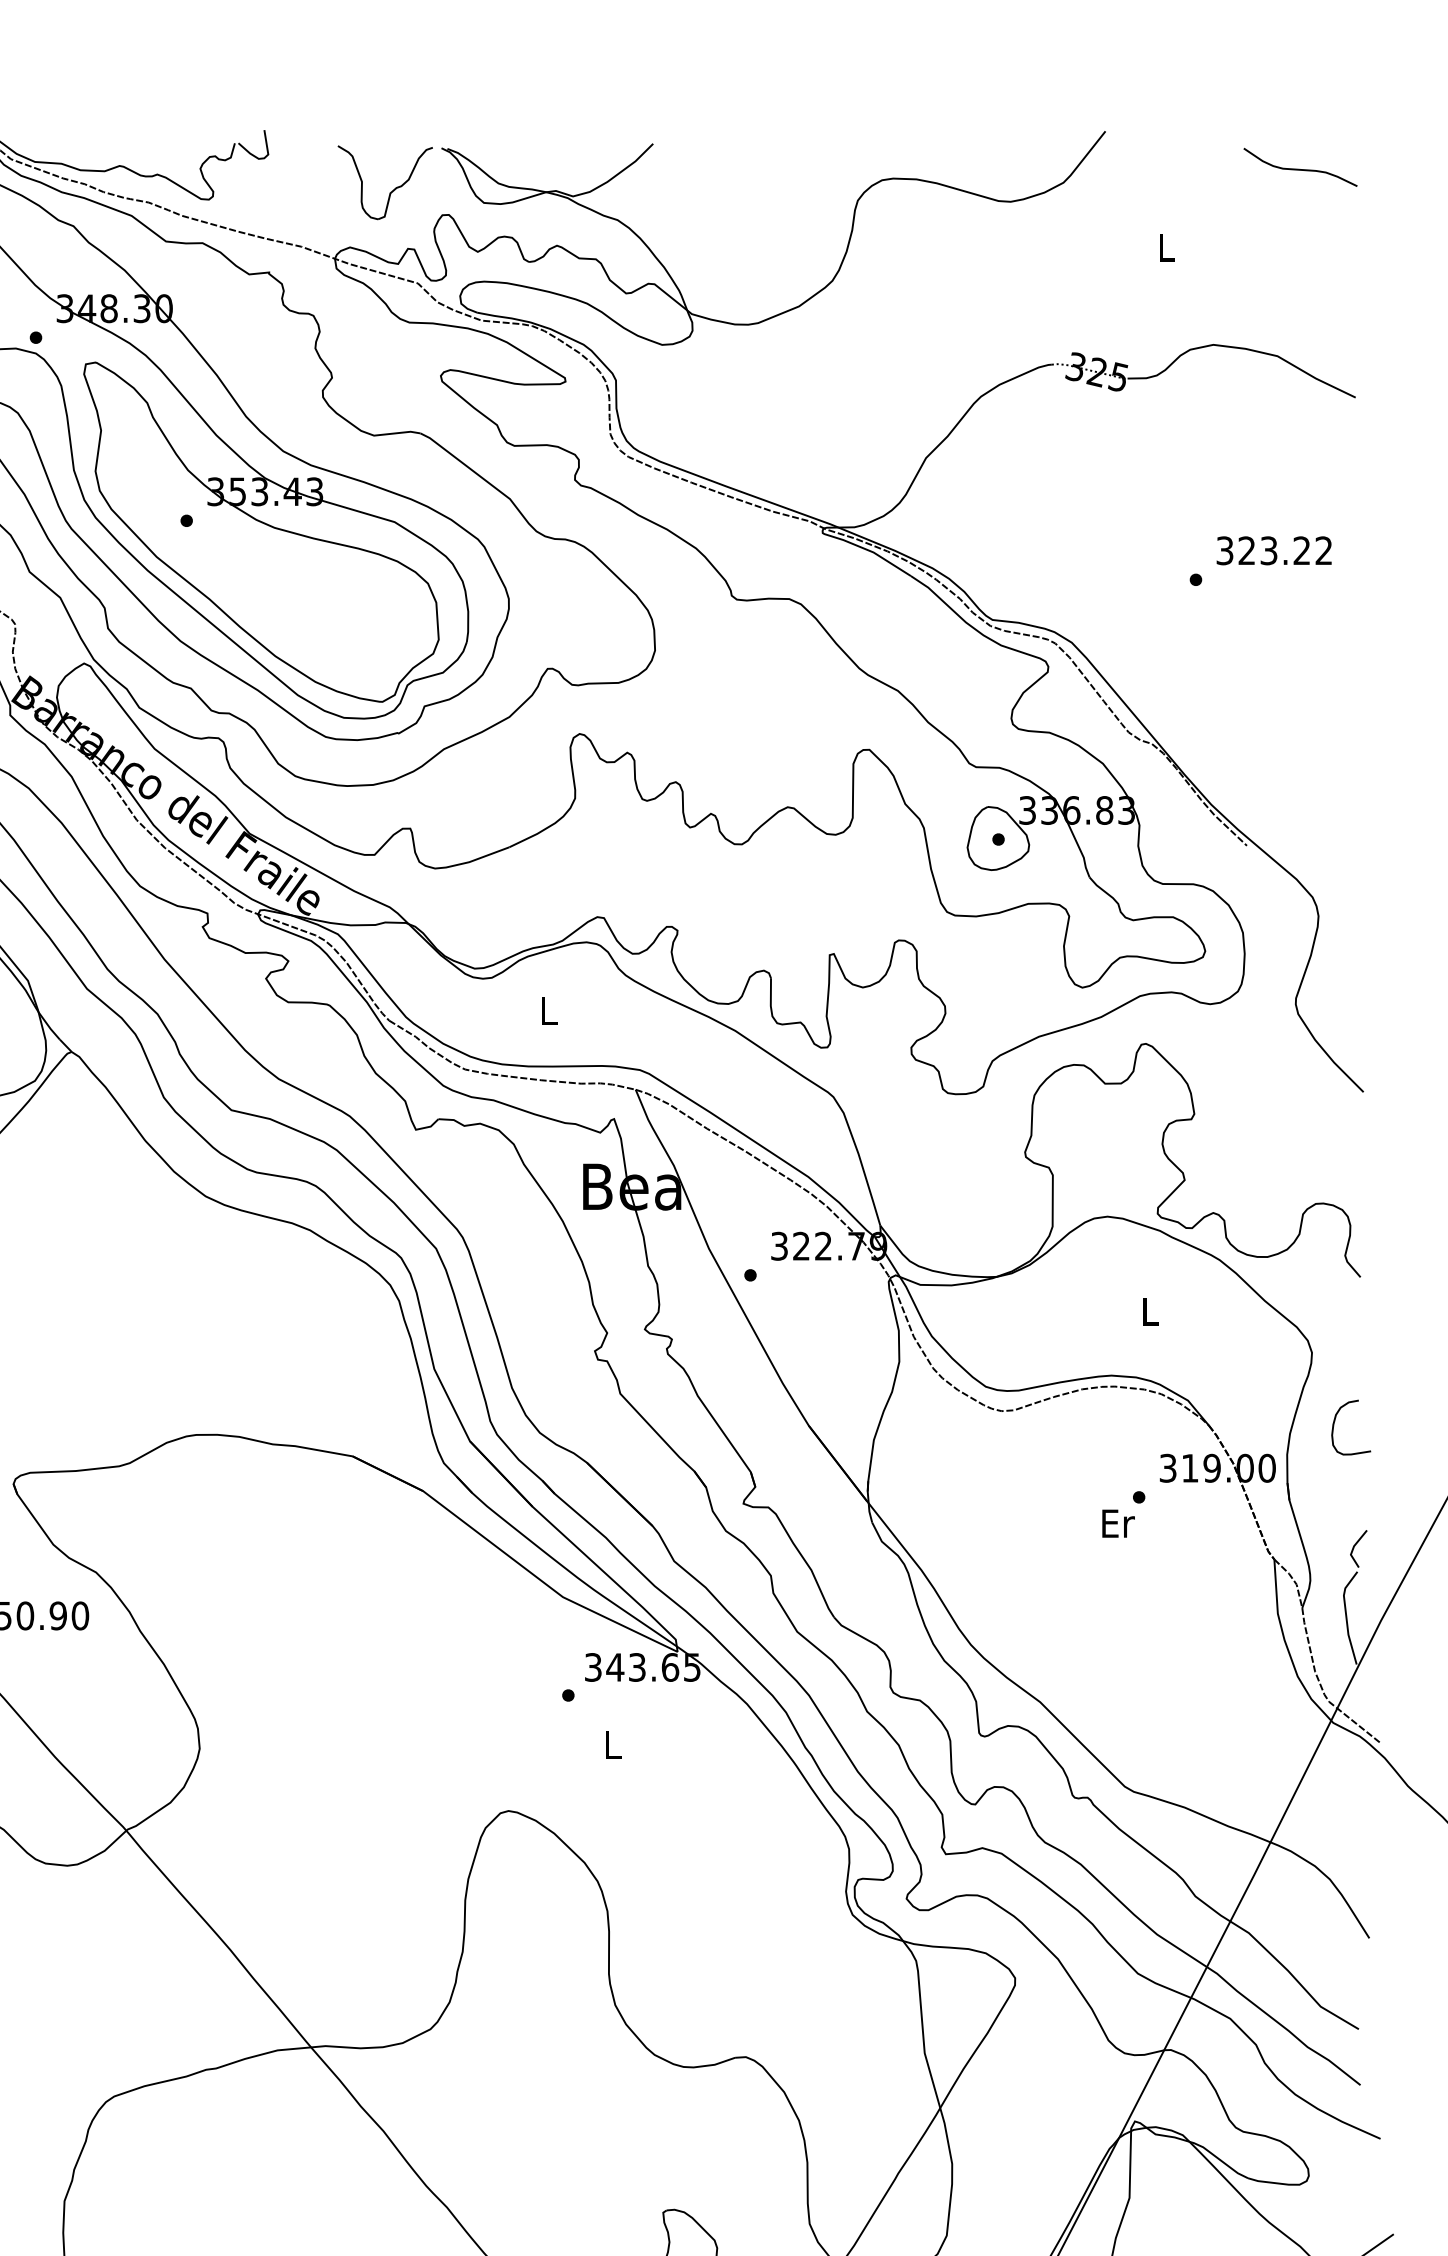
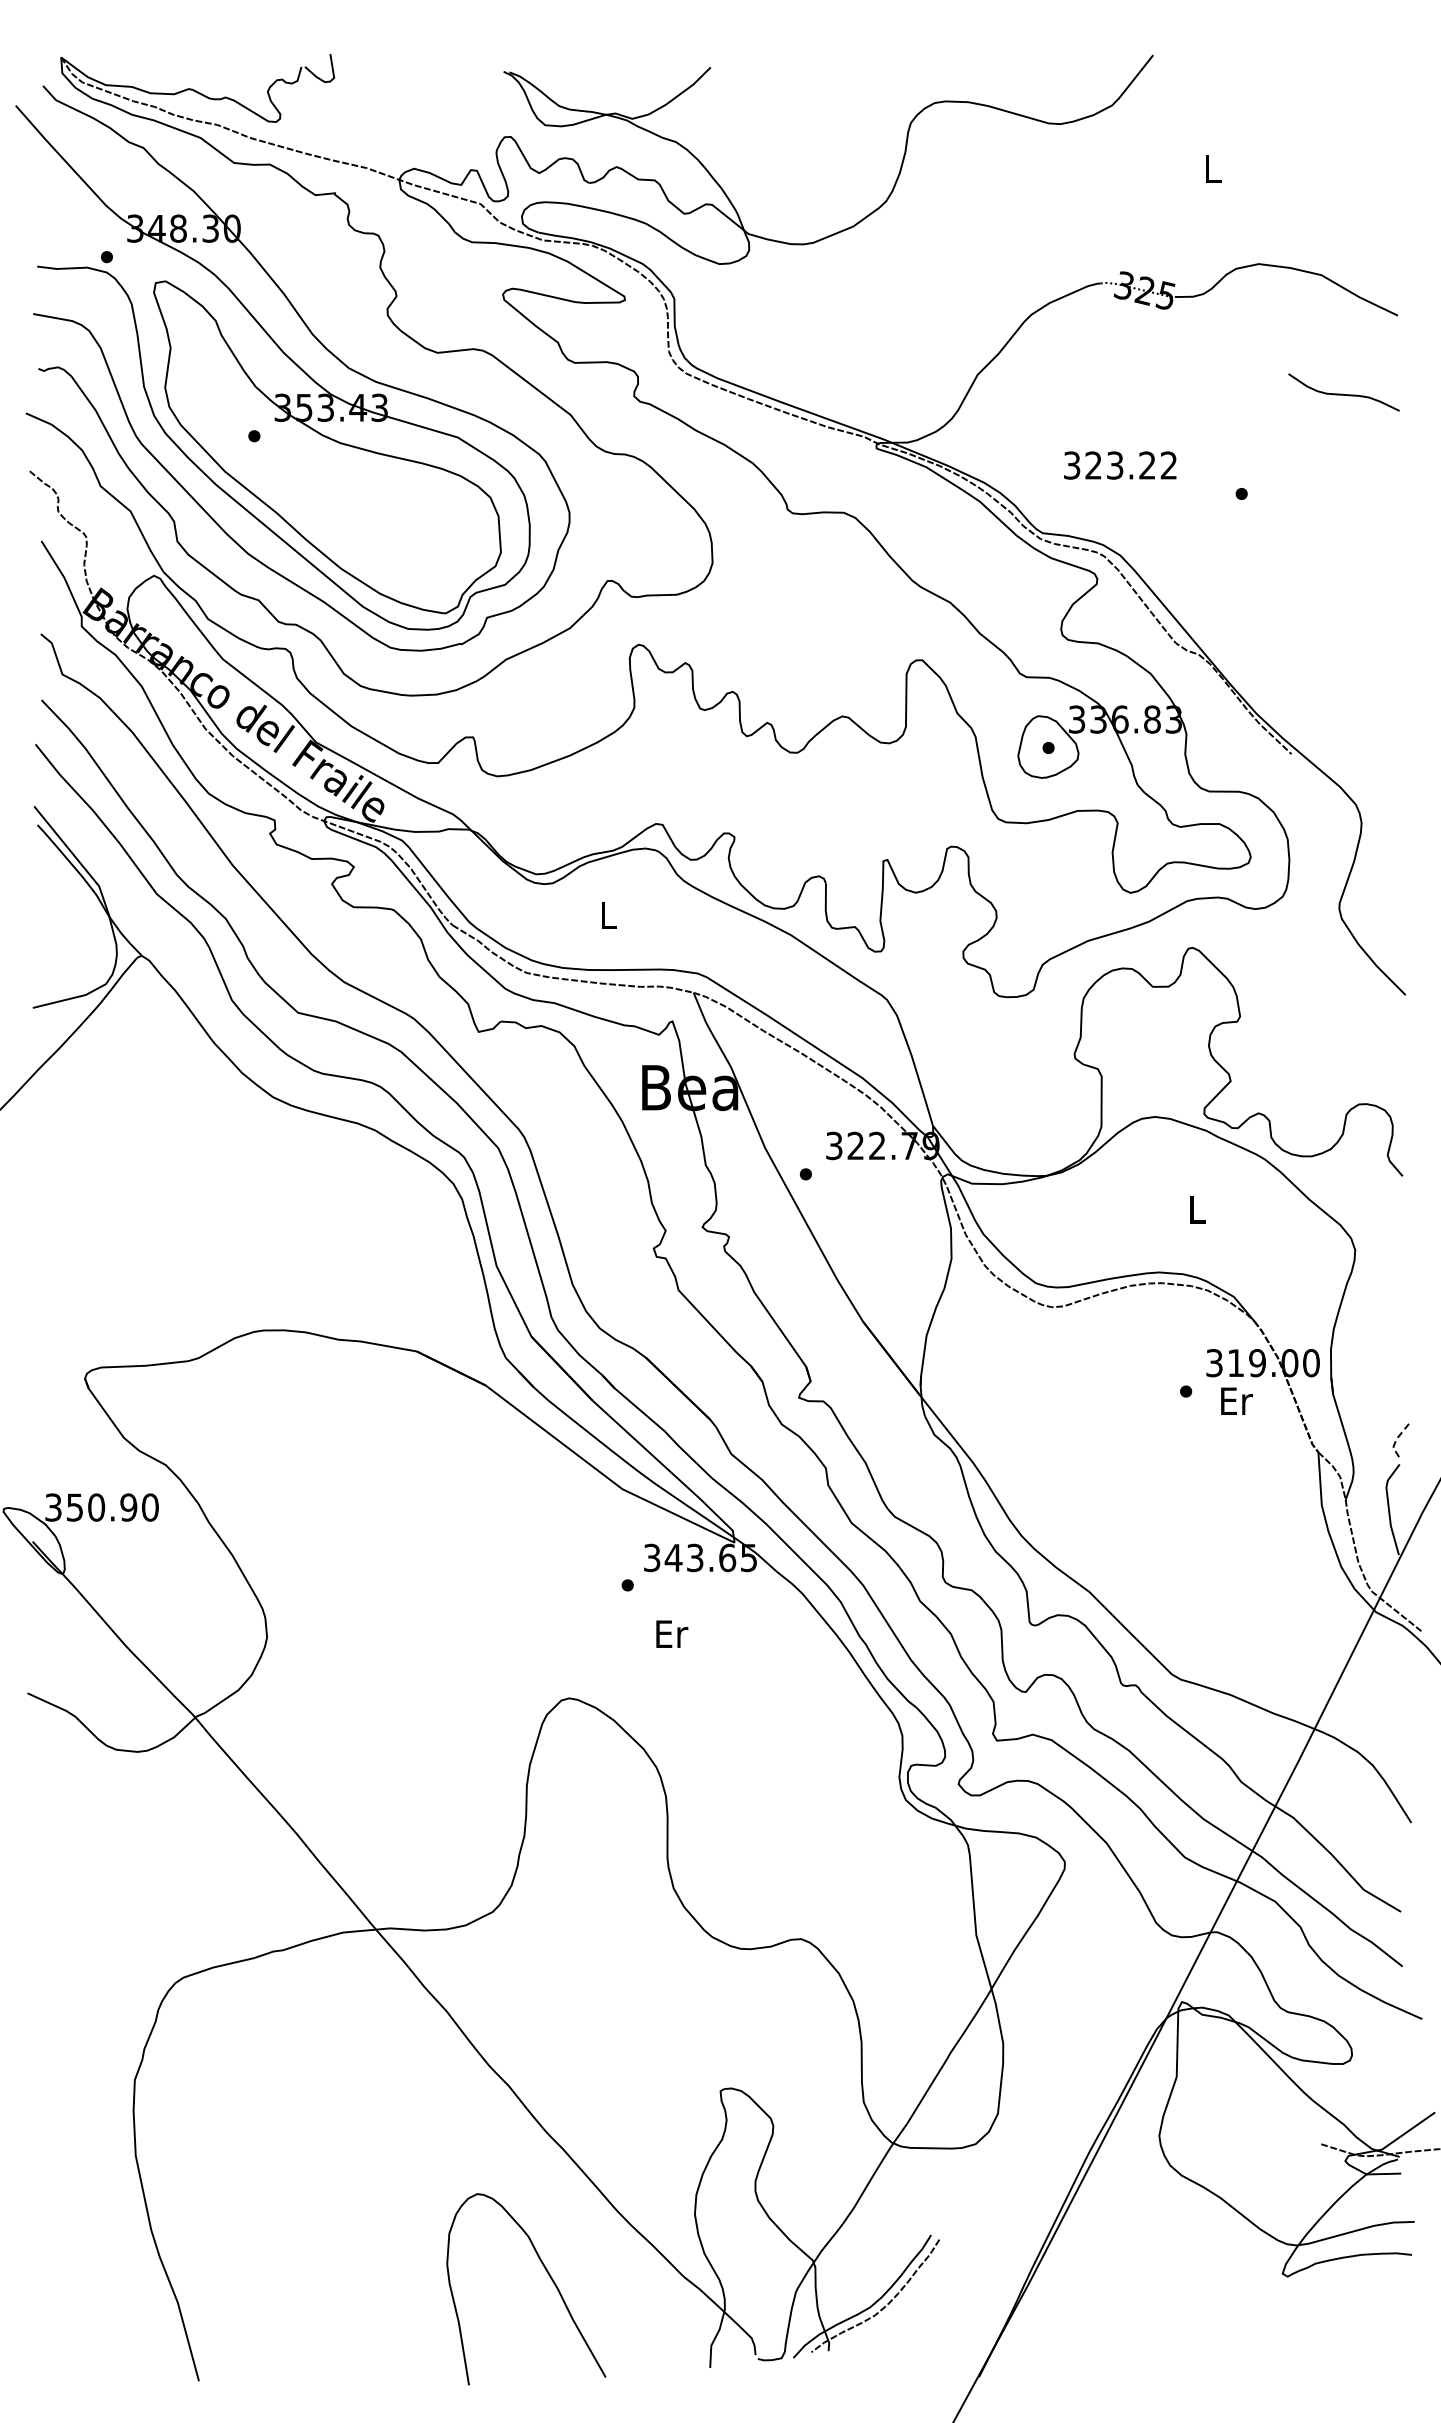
curve: (1298, 168) -> (1342, 393), moved
part: (392, 189) -> (455, 112), removed
text: (1274, 550) -> (1120, 465), moved
curve: (1334, 1424) -> (1377, 1320), removed
text: (1118, 1522) -> (1236, 1400), moved
line: (1353, 1548) -> (1395, 1441), solid -> dashed
text: (614, 1744) -> (672, 1633), L -> Er

